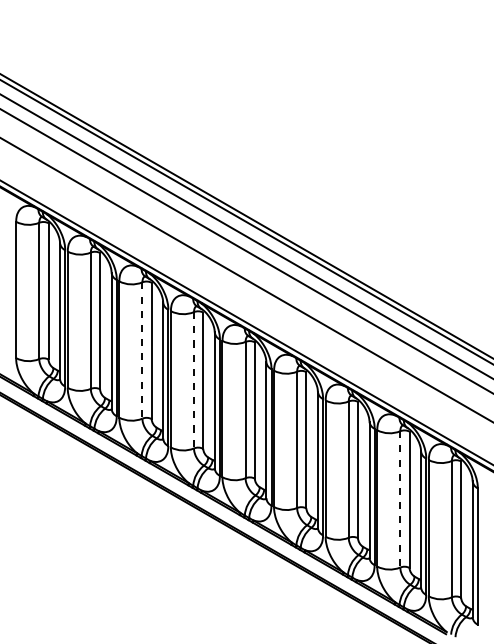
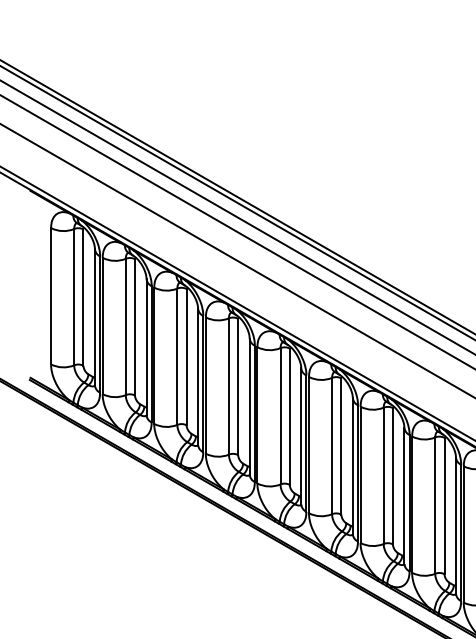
line: (142, 351) -> (177, 357), dashed -> solid
line: (194, 380) -> (229, 386), dashed -> solid
line: (400, 499) -> (435, 505), dashed -> solid

